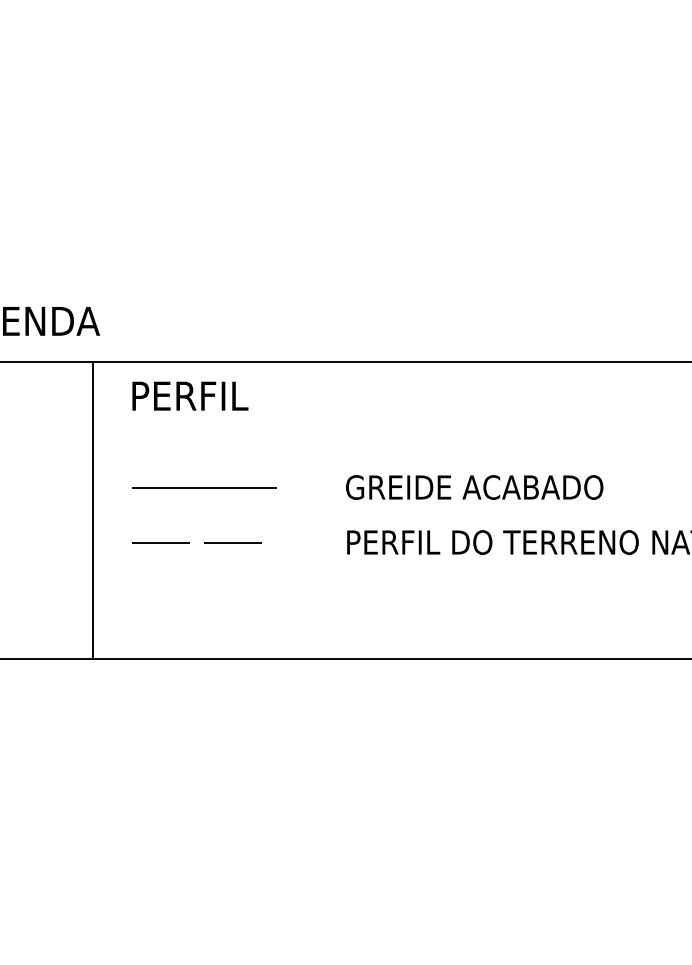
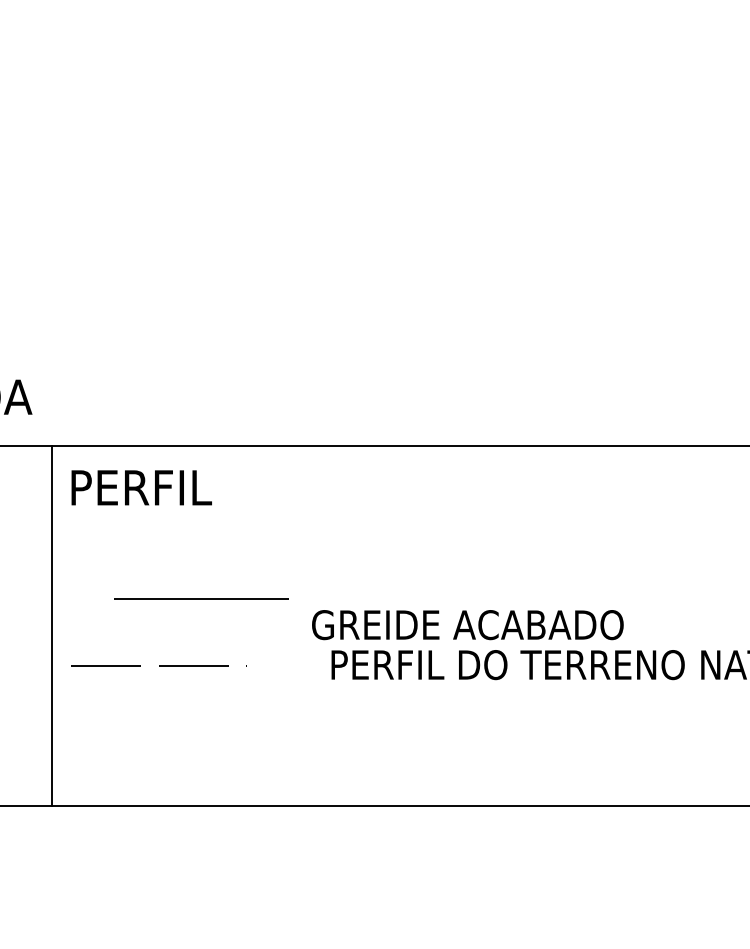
line: (204, 487) -> (201, 598), moved
text: (474, 487) -> (467, 625), moved
line: (93, 509) -> (52, 625), moved

